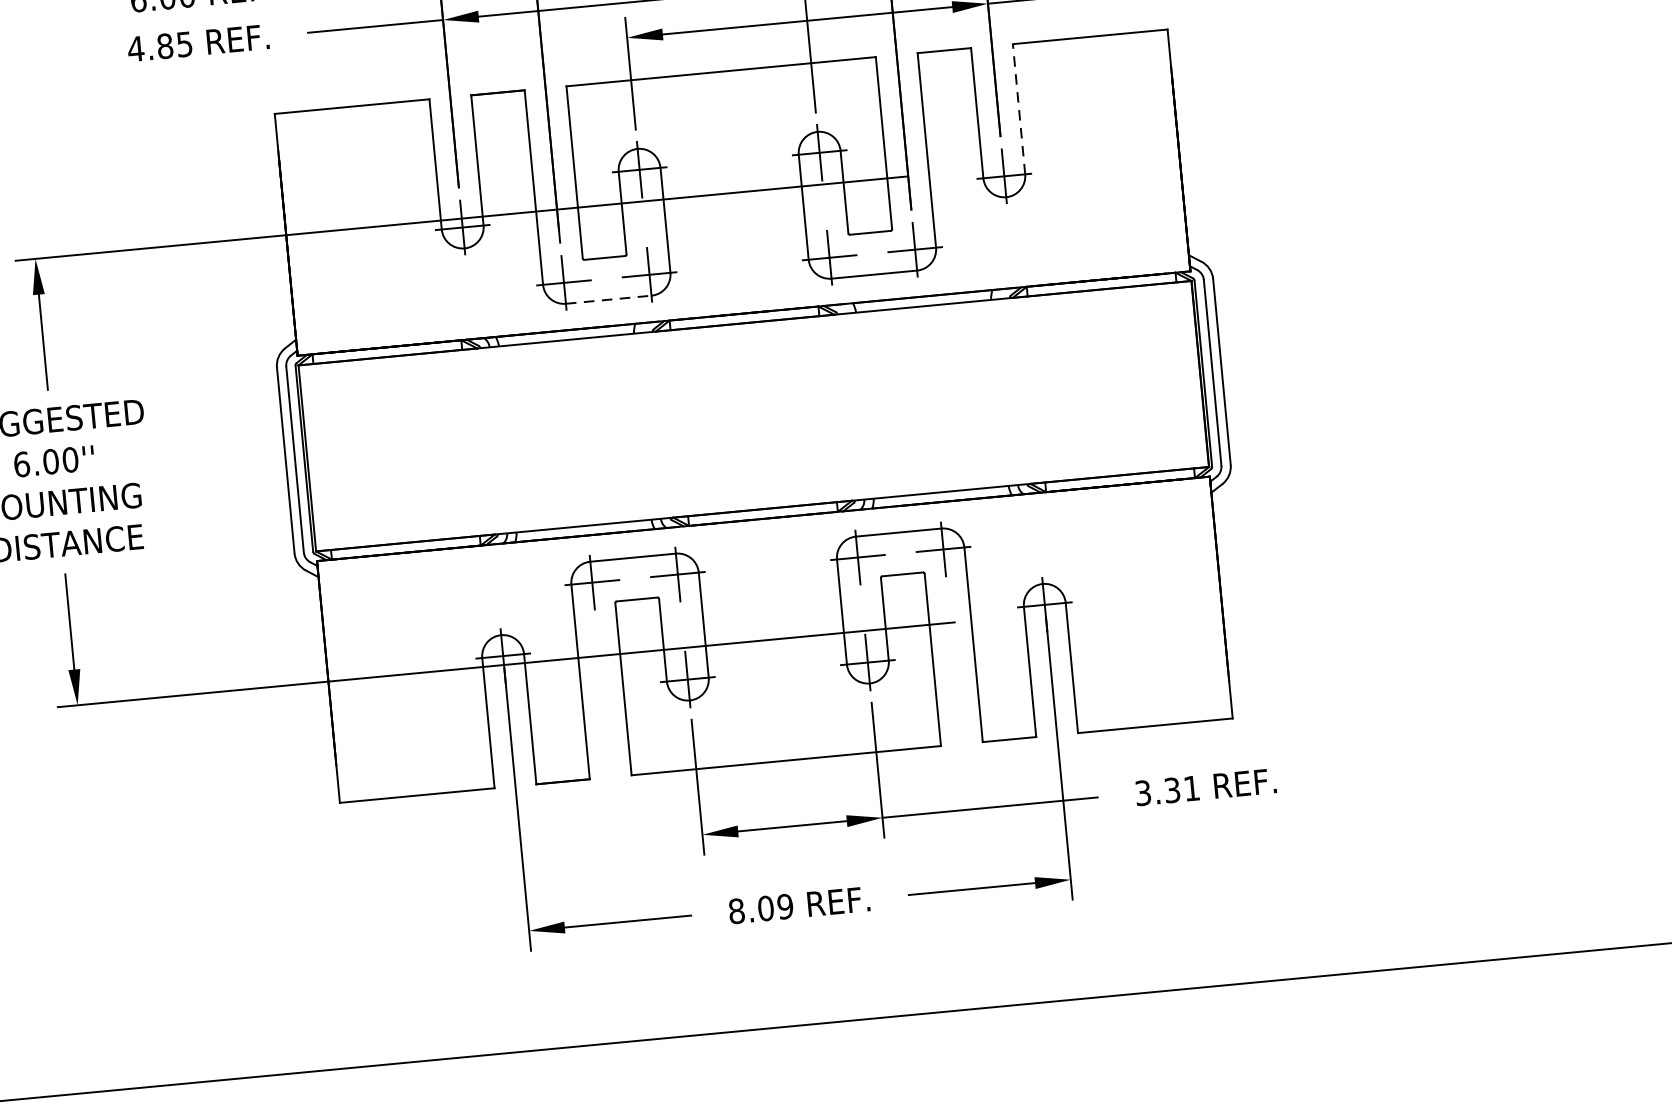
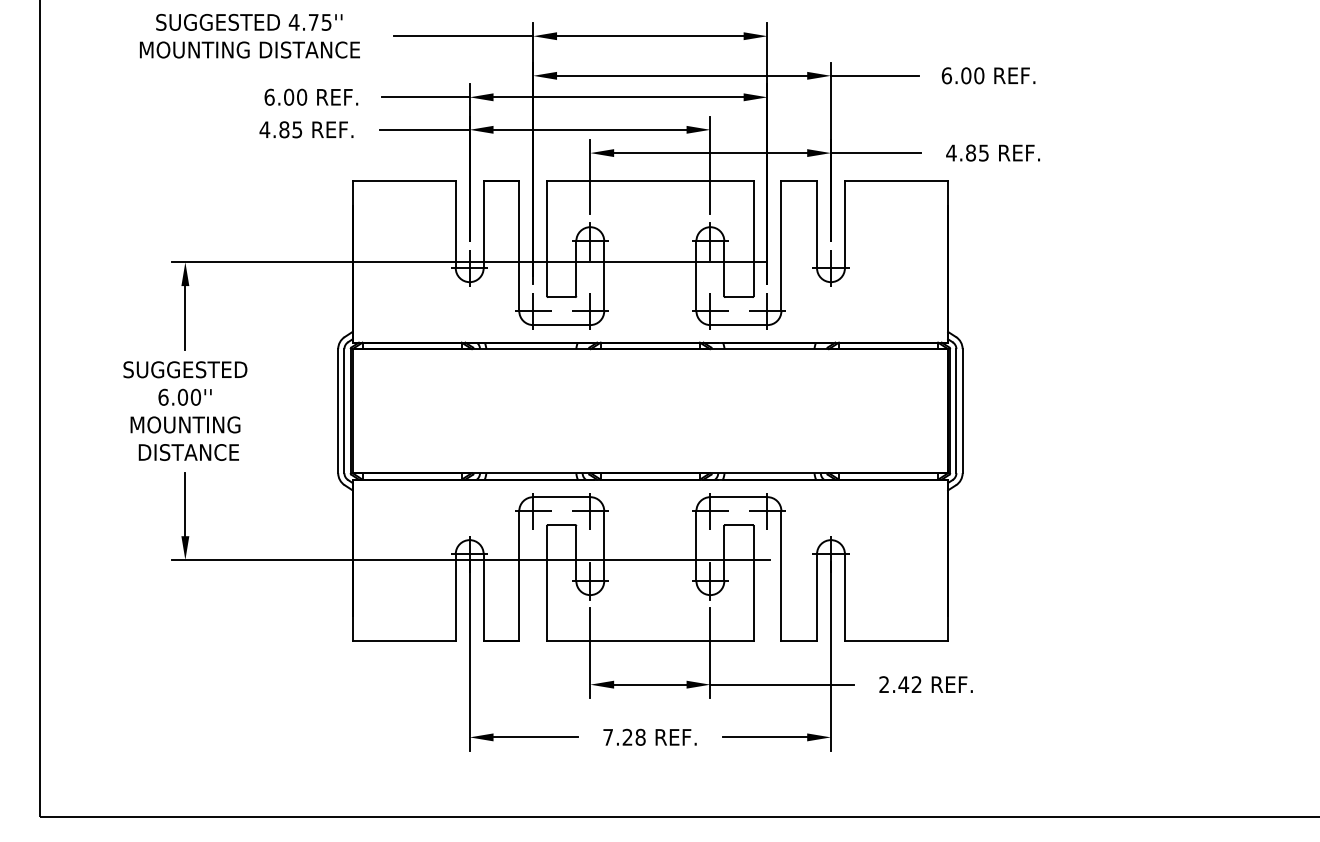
line: (1018, 108) -> (844, 224), dashed -> solid
line: (608, 300) -> (561, 325), dashed -> solid
text: (1167, 790) -> (900, 684), 3.31 -> 2.42
text: (761, 907) -> (624, 736), 8.09 -> 7.28

